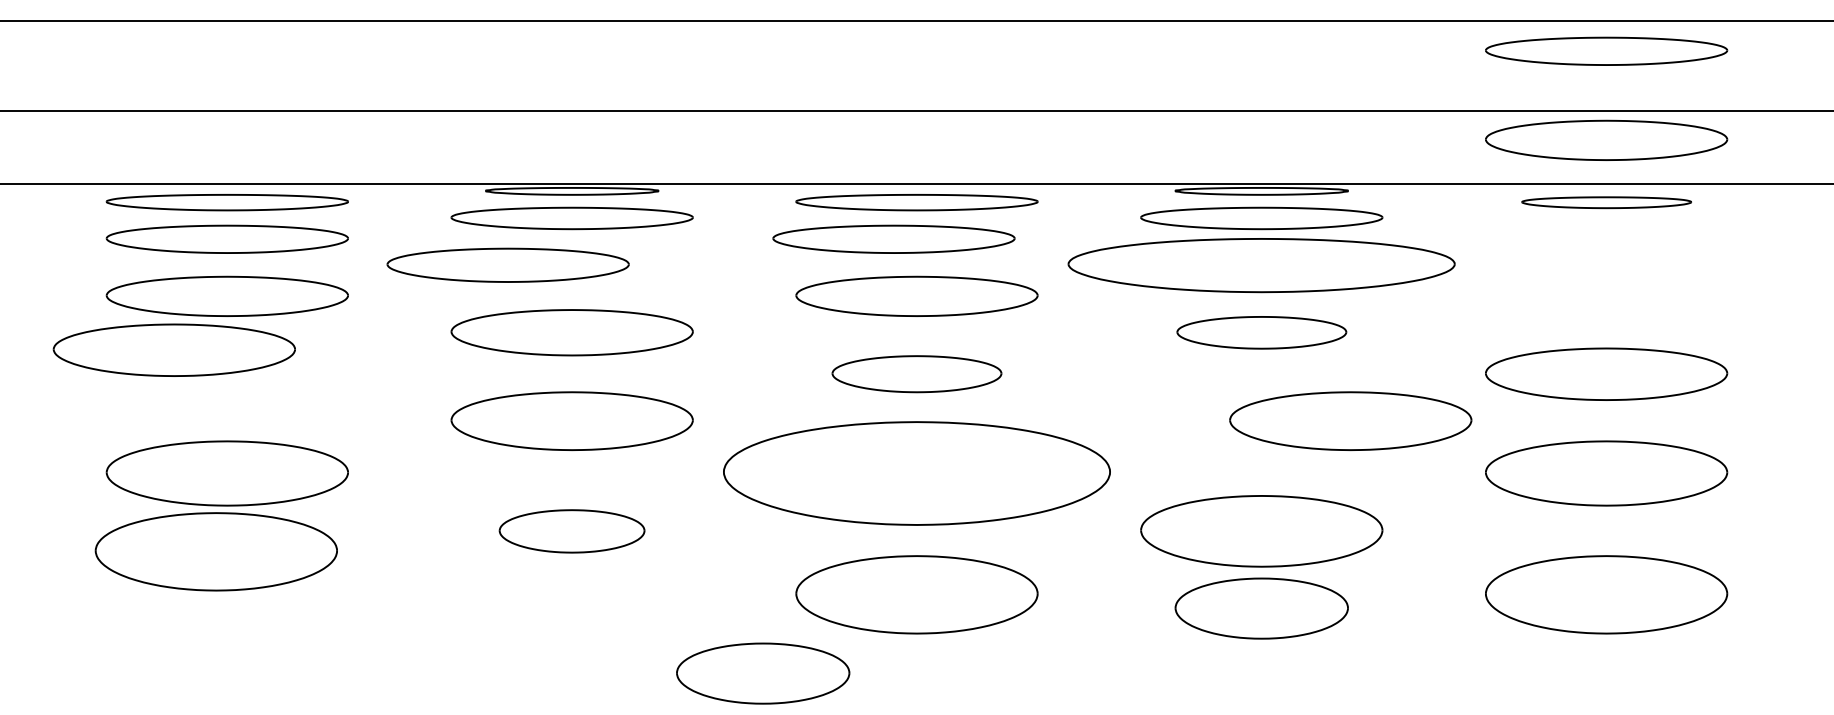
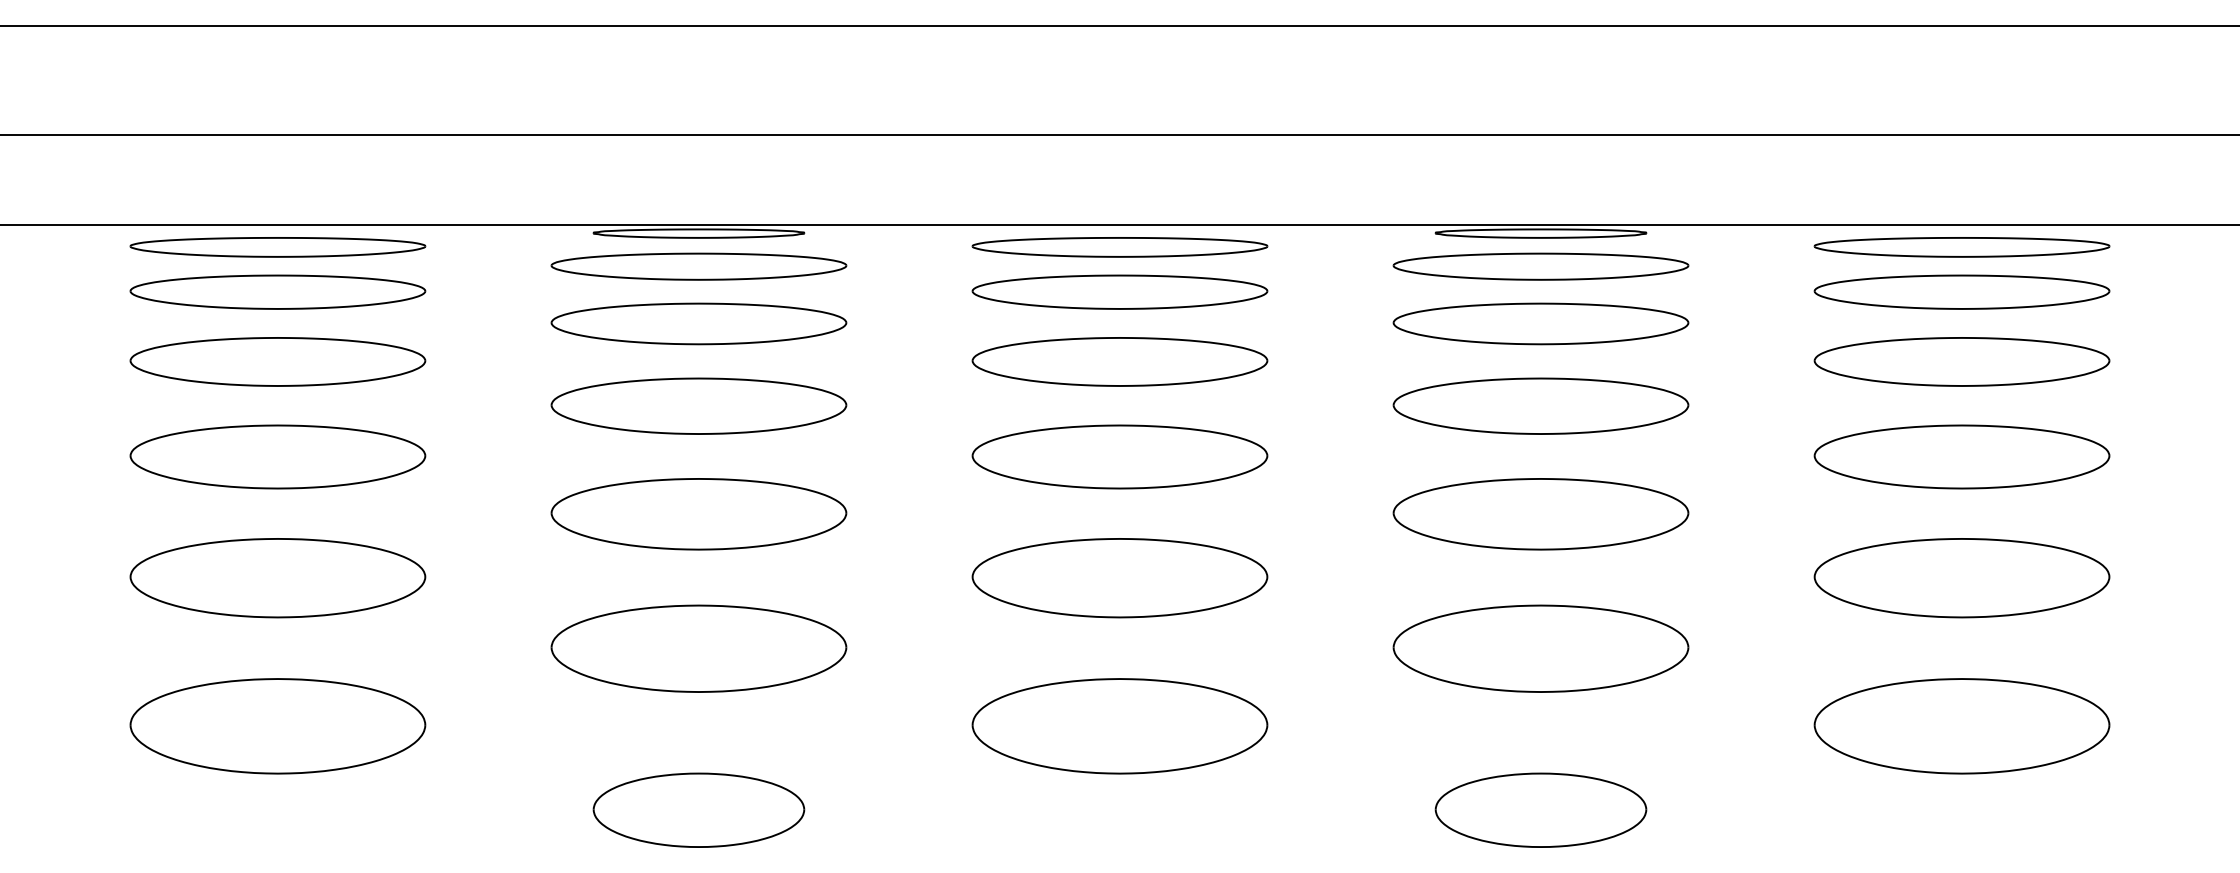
part: (1606, 50) -> (1961, 291), moved
part: (1606, 139) -> (1961, 360), moved
part: (1606, 202) -> (1961, 247), size x1.43
part: (893, 238) -> (1119, 291), moved
part: (507, 264) -> (698, 322), moved
part: (1261, 264) -> (1540, 322), size x0.62
part: (1261, 332) -> (1540, 405), size x1.43
part: (173, 349) -> (276, 456), moved
part: (916, 373) -> (1119, 456), size x1.43
part: (1350, 420) -> (1540, 513), moved
part: (916, 473) -> (1119, 578), size x0.62
part: (571, 531) -> (698, 648), size x1.67
part: (215, 551) -> (276, 725), moved
part: (1261, 608) -> (1540, 810), moved
part: (763, 673) -> (699, 810), moved

